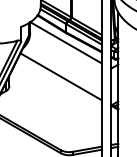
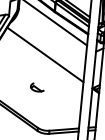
part: (55, 109) -> (36, 86), added

